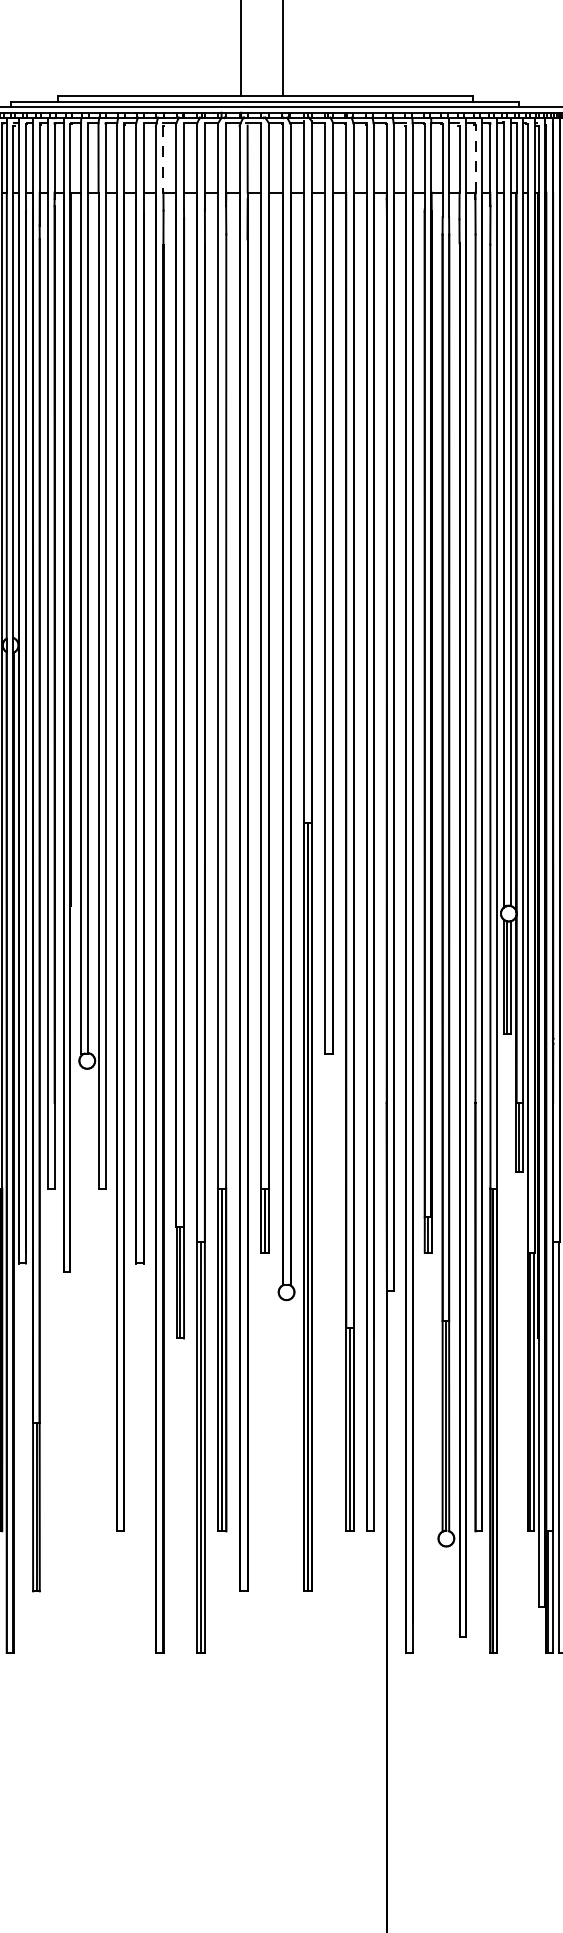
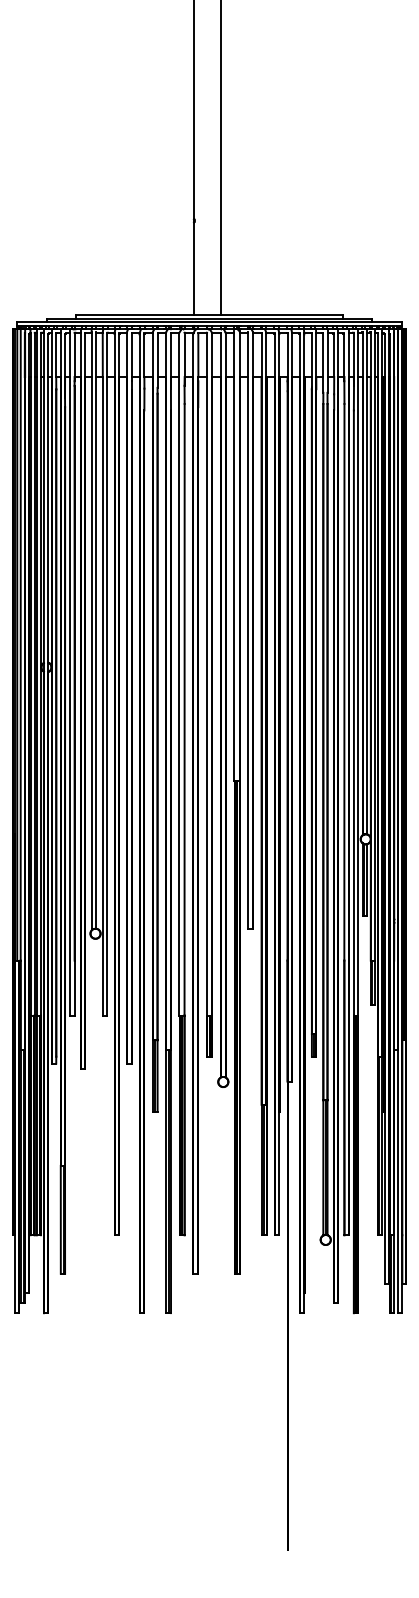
line: (475, 158) -> (344, 355), dashed -> solid
line: (163, 160) -> (144, 356), dashed -> solid

